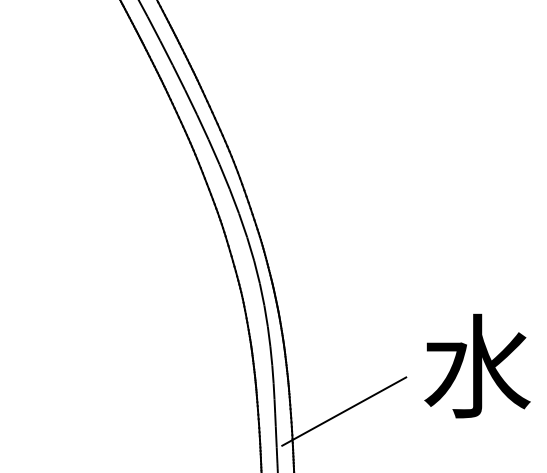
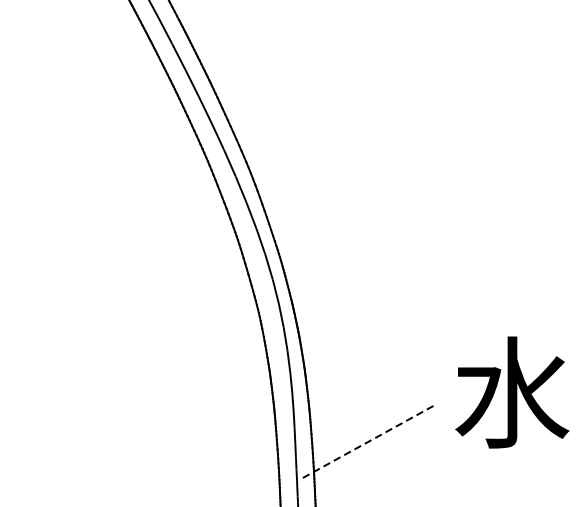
line: (344, 411) -> (369, 441), solid -> dashed

